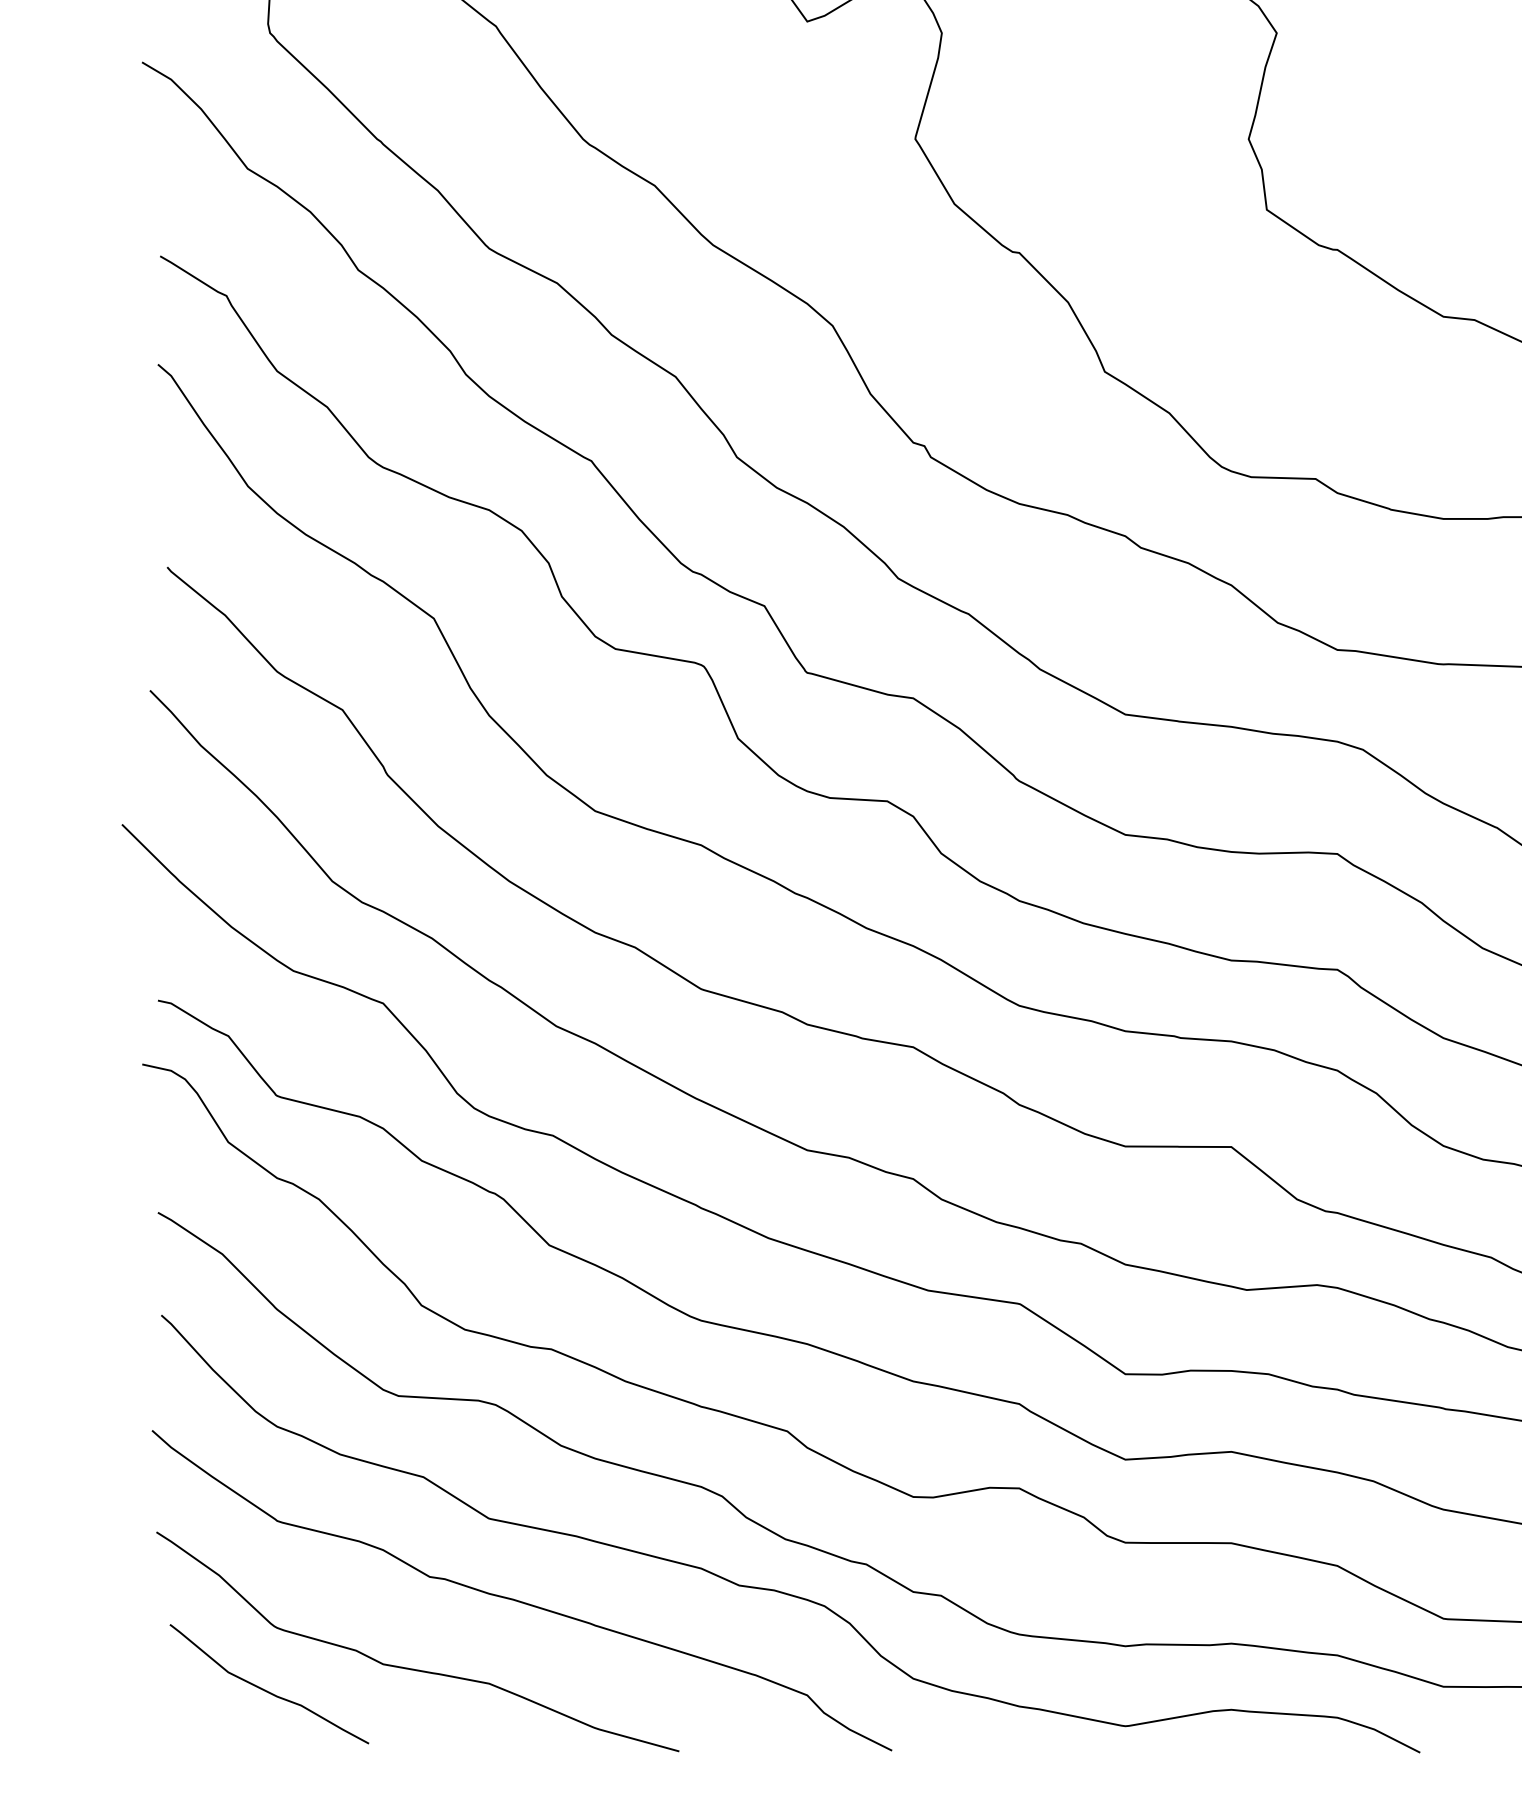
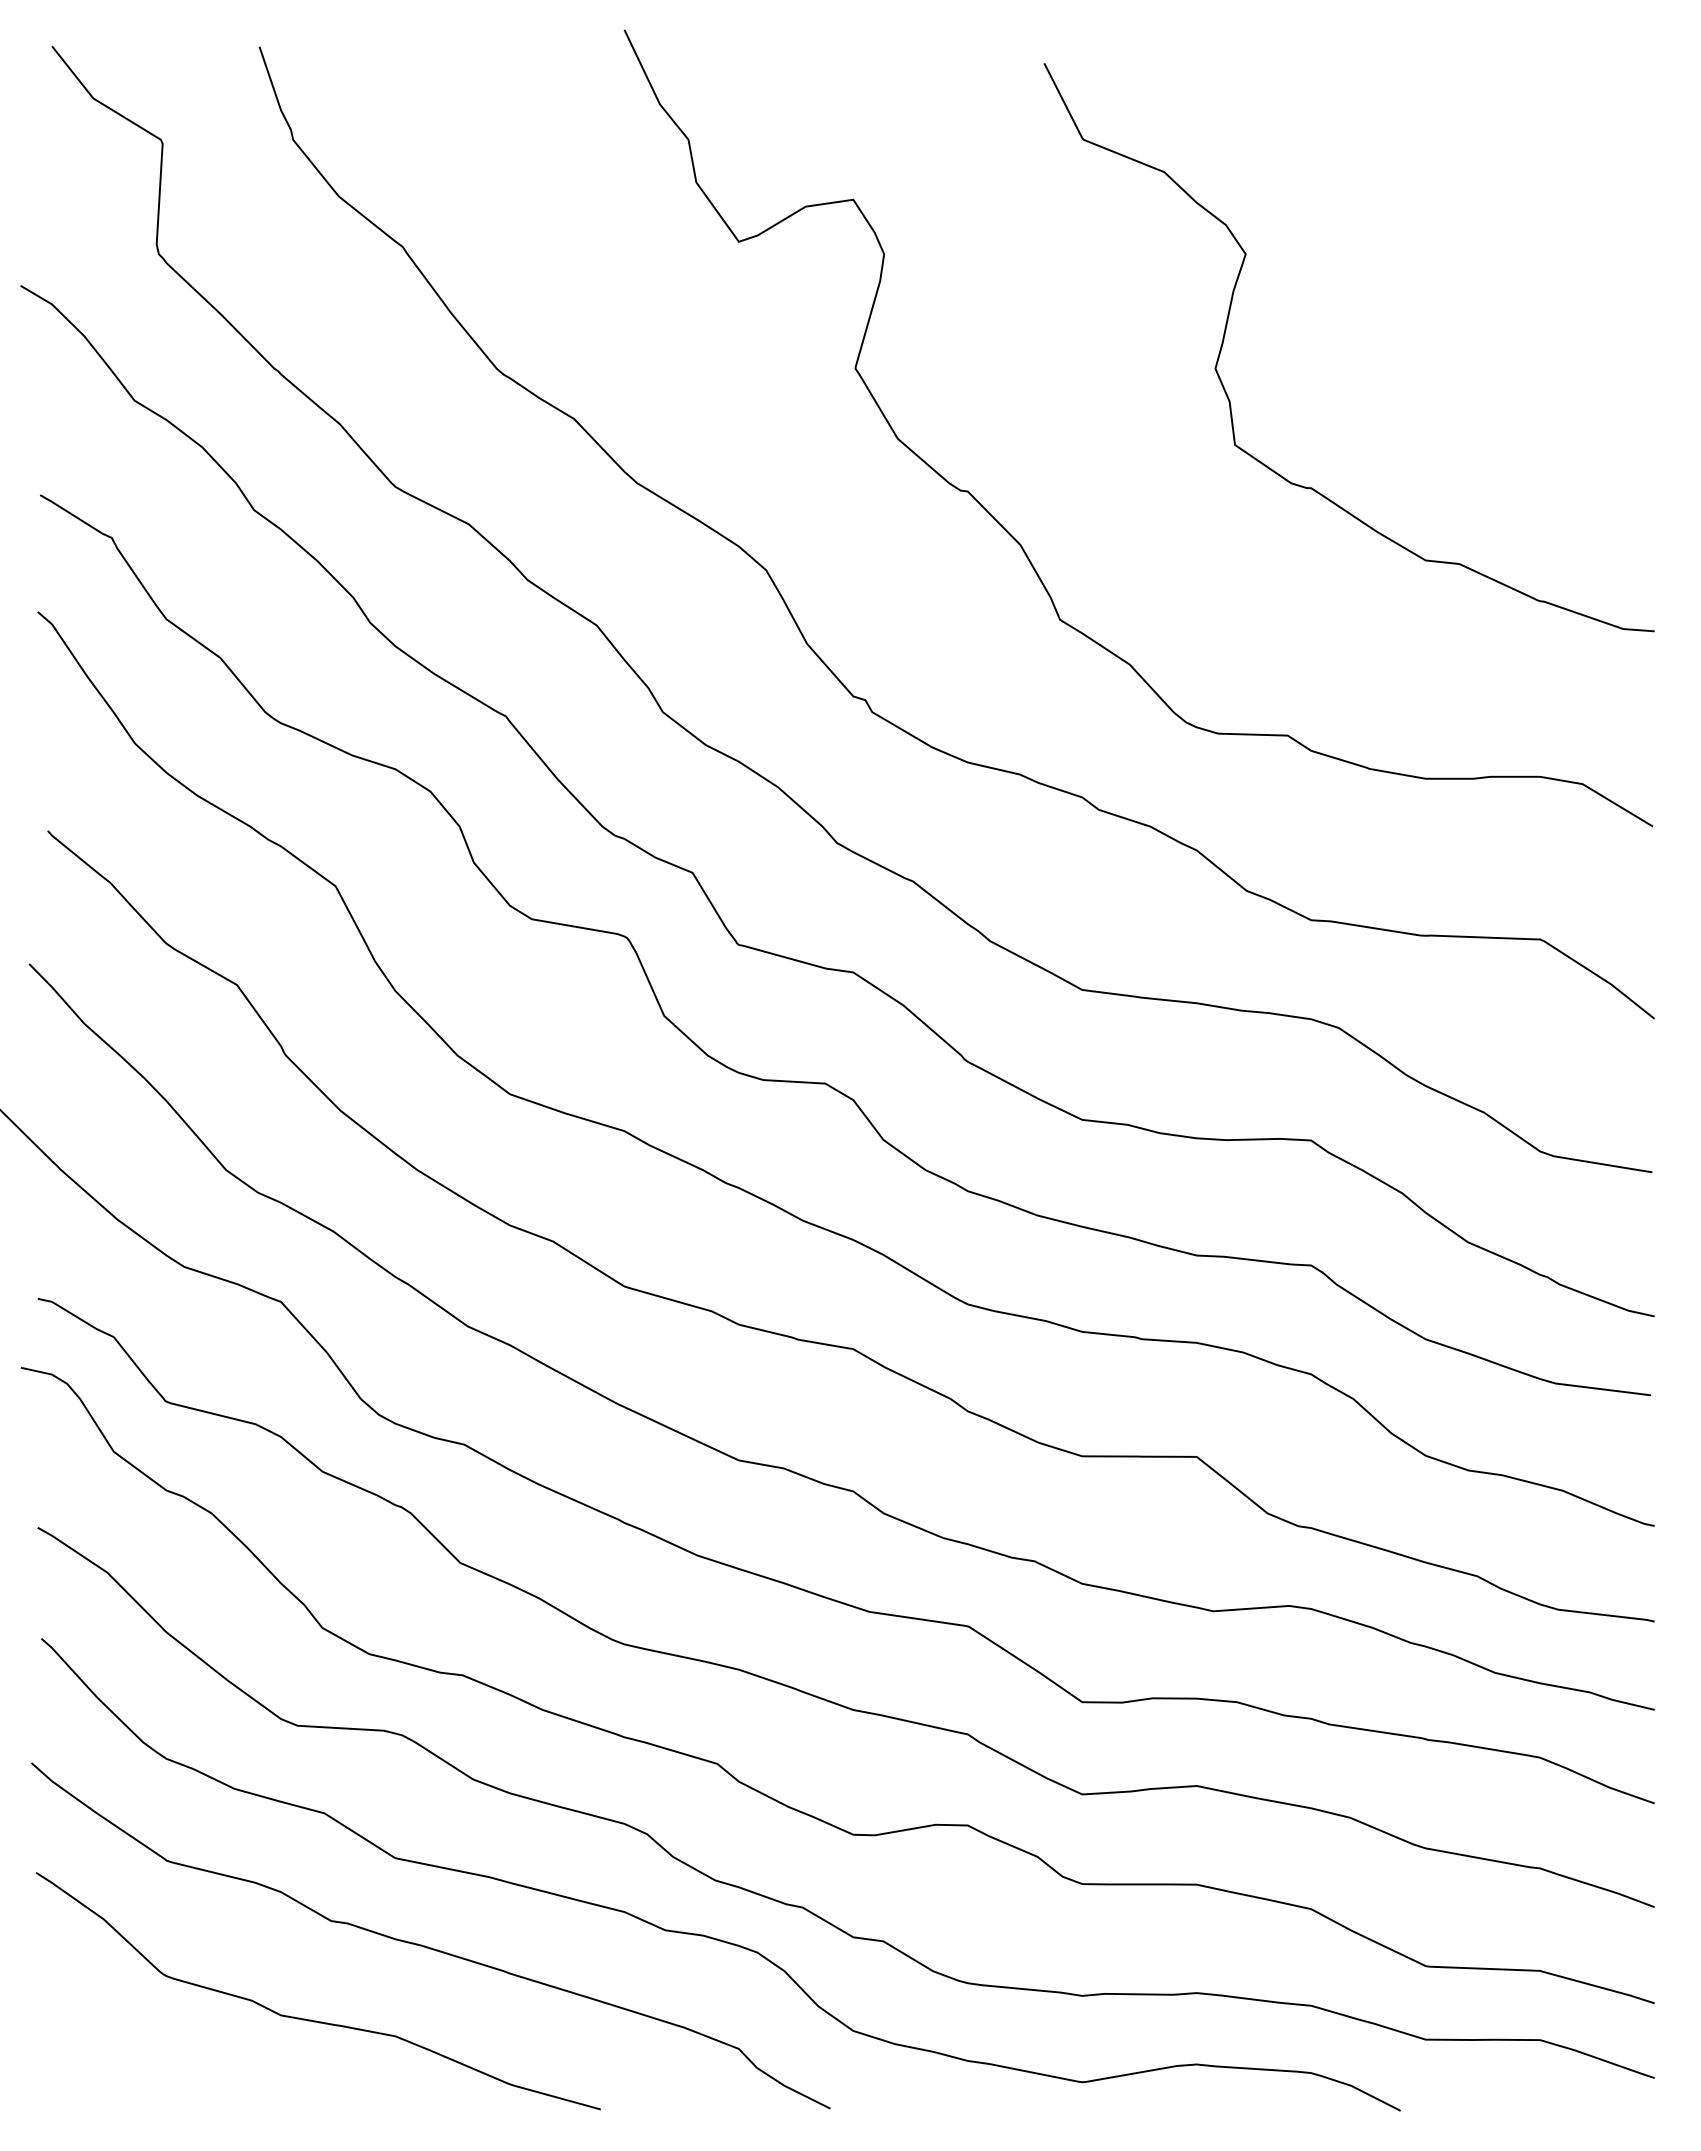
curve: (265, 1689) -> (153, 2042), removed

